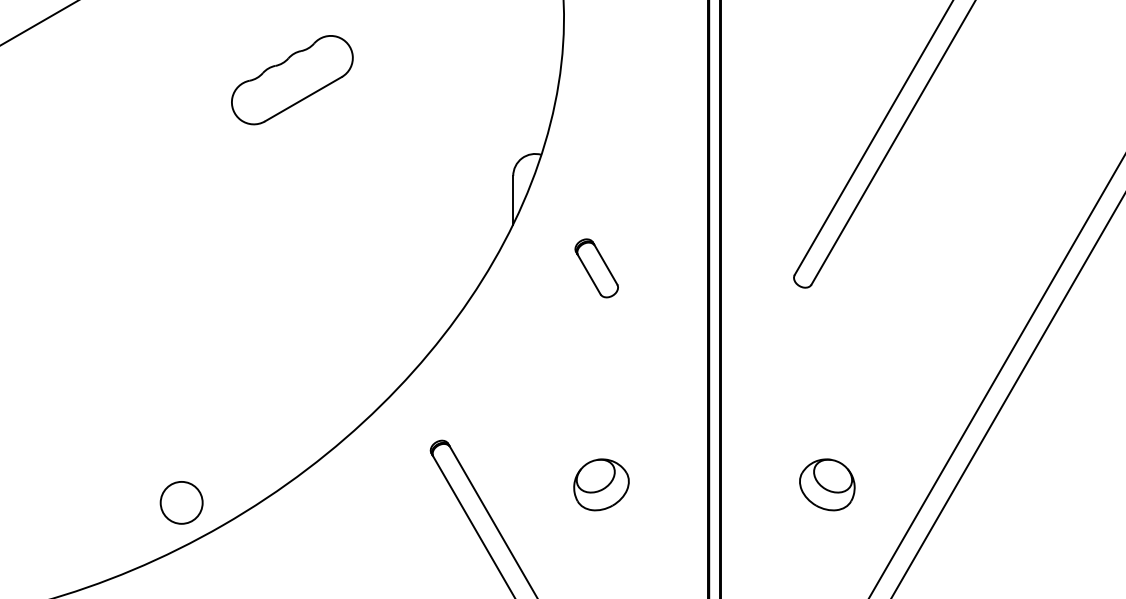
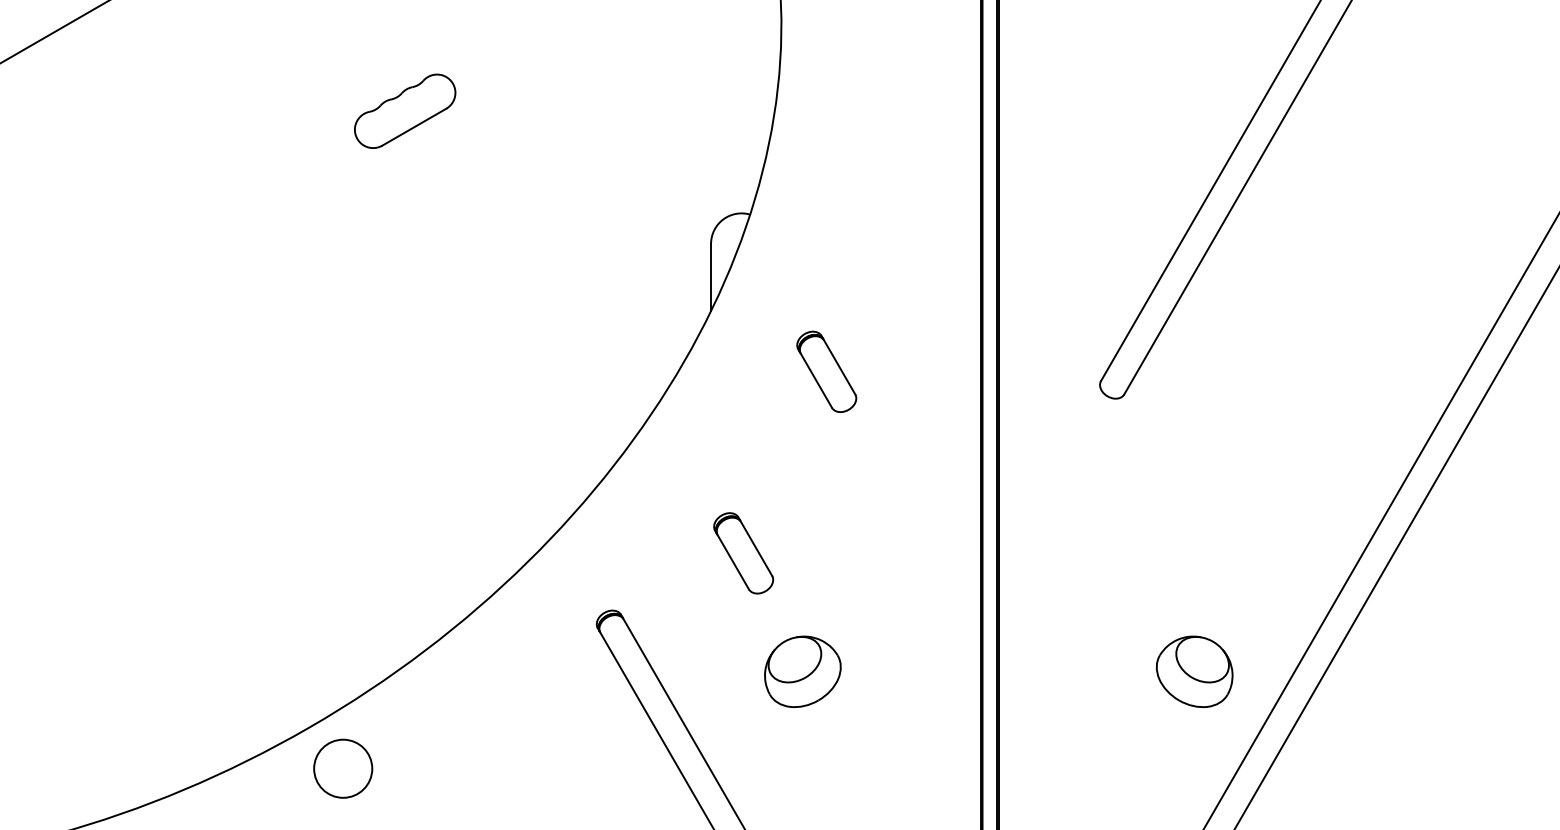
part: (292, 80) -> (405, 111), size x0.6
part: (536, 399) -> (743, 553), added
part: (601, 484) -> (802, 671), moved
part: (827, 484) -> (1194, 671), moved
circle: (181, 502) -> (342, 768), moved

